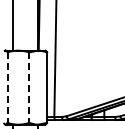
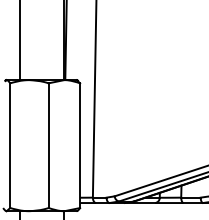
line: (7, 88) -> (10, 147), dashed -> solid
line: (29, 88) -> (48, 147), dashed -> solid

